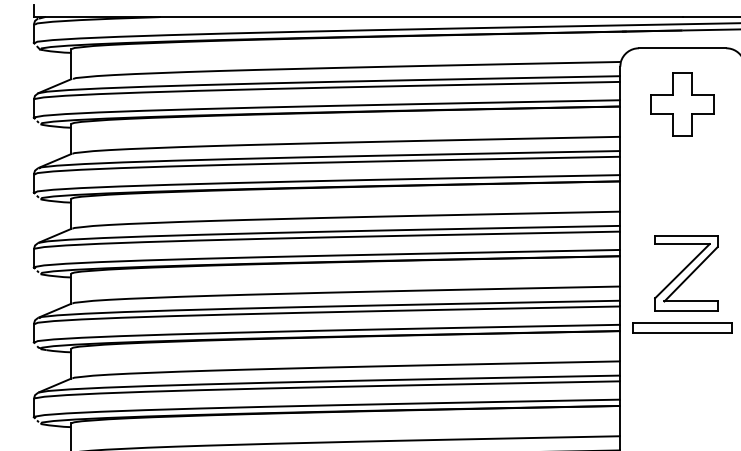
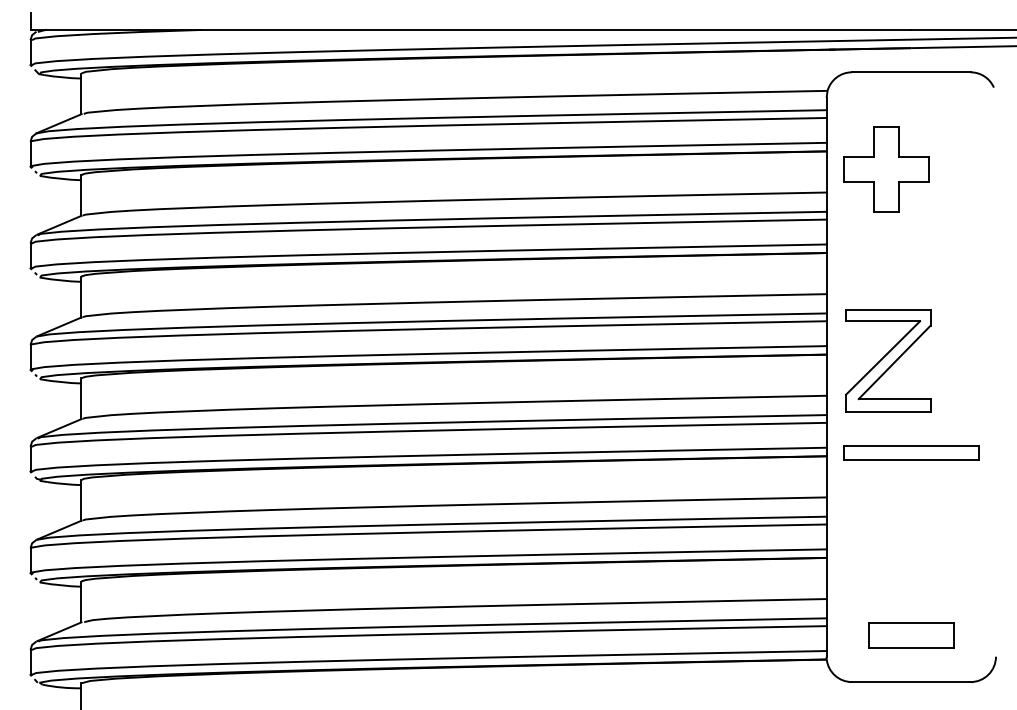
part: (682, 104) -> (886, 169), moved
part: (686, 273) -> (888, 360), moved

